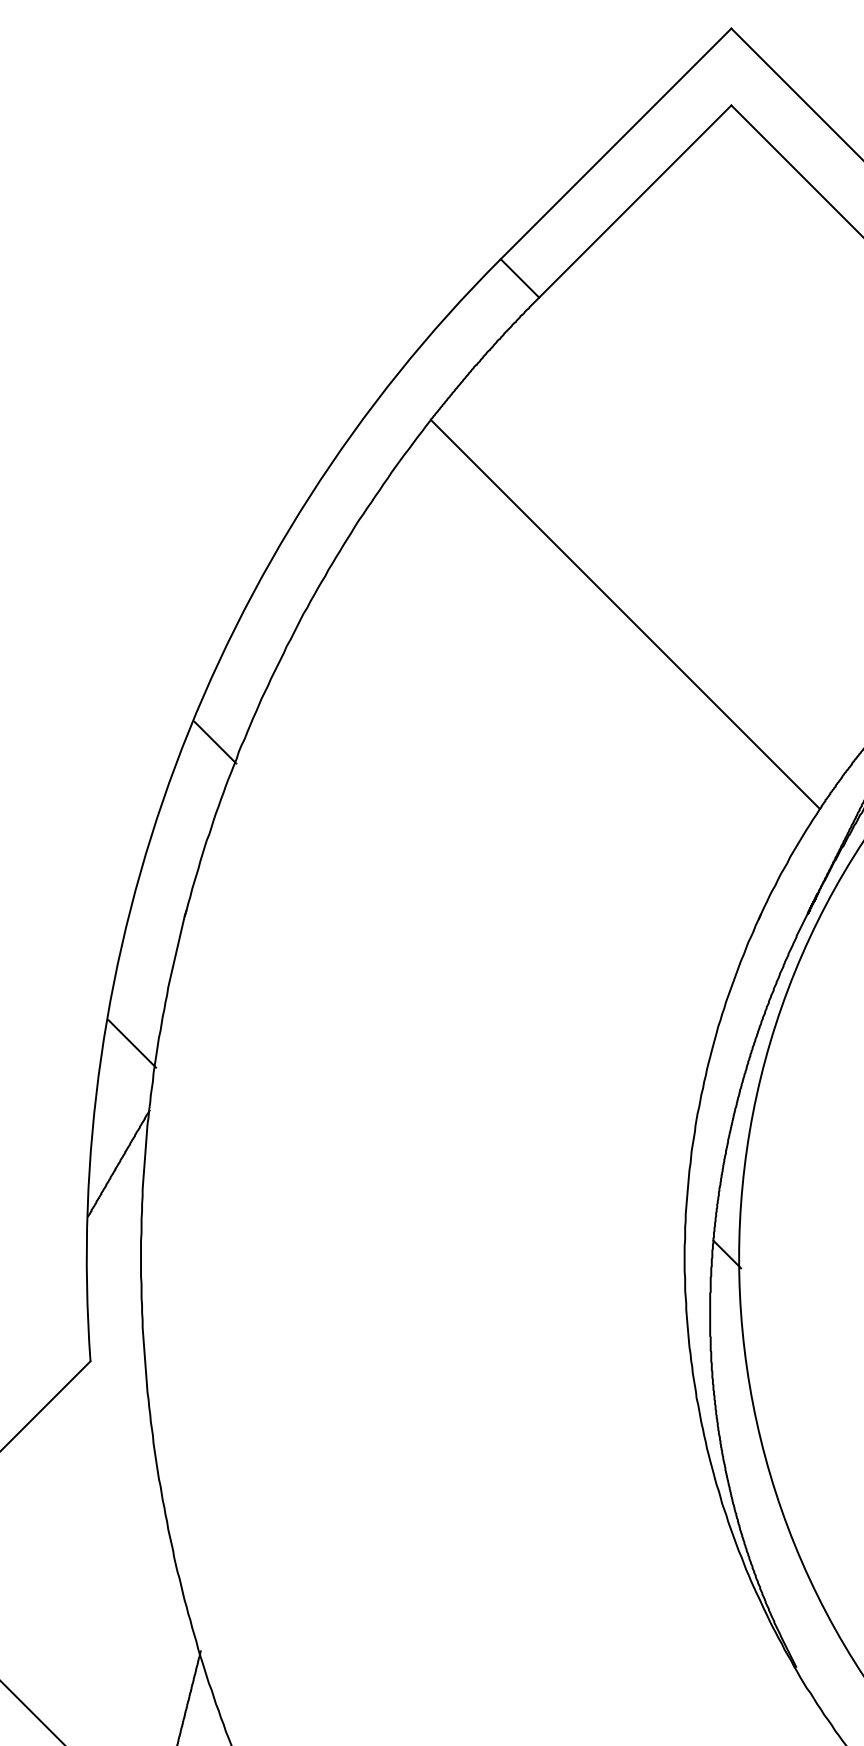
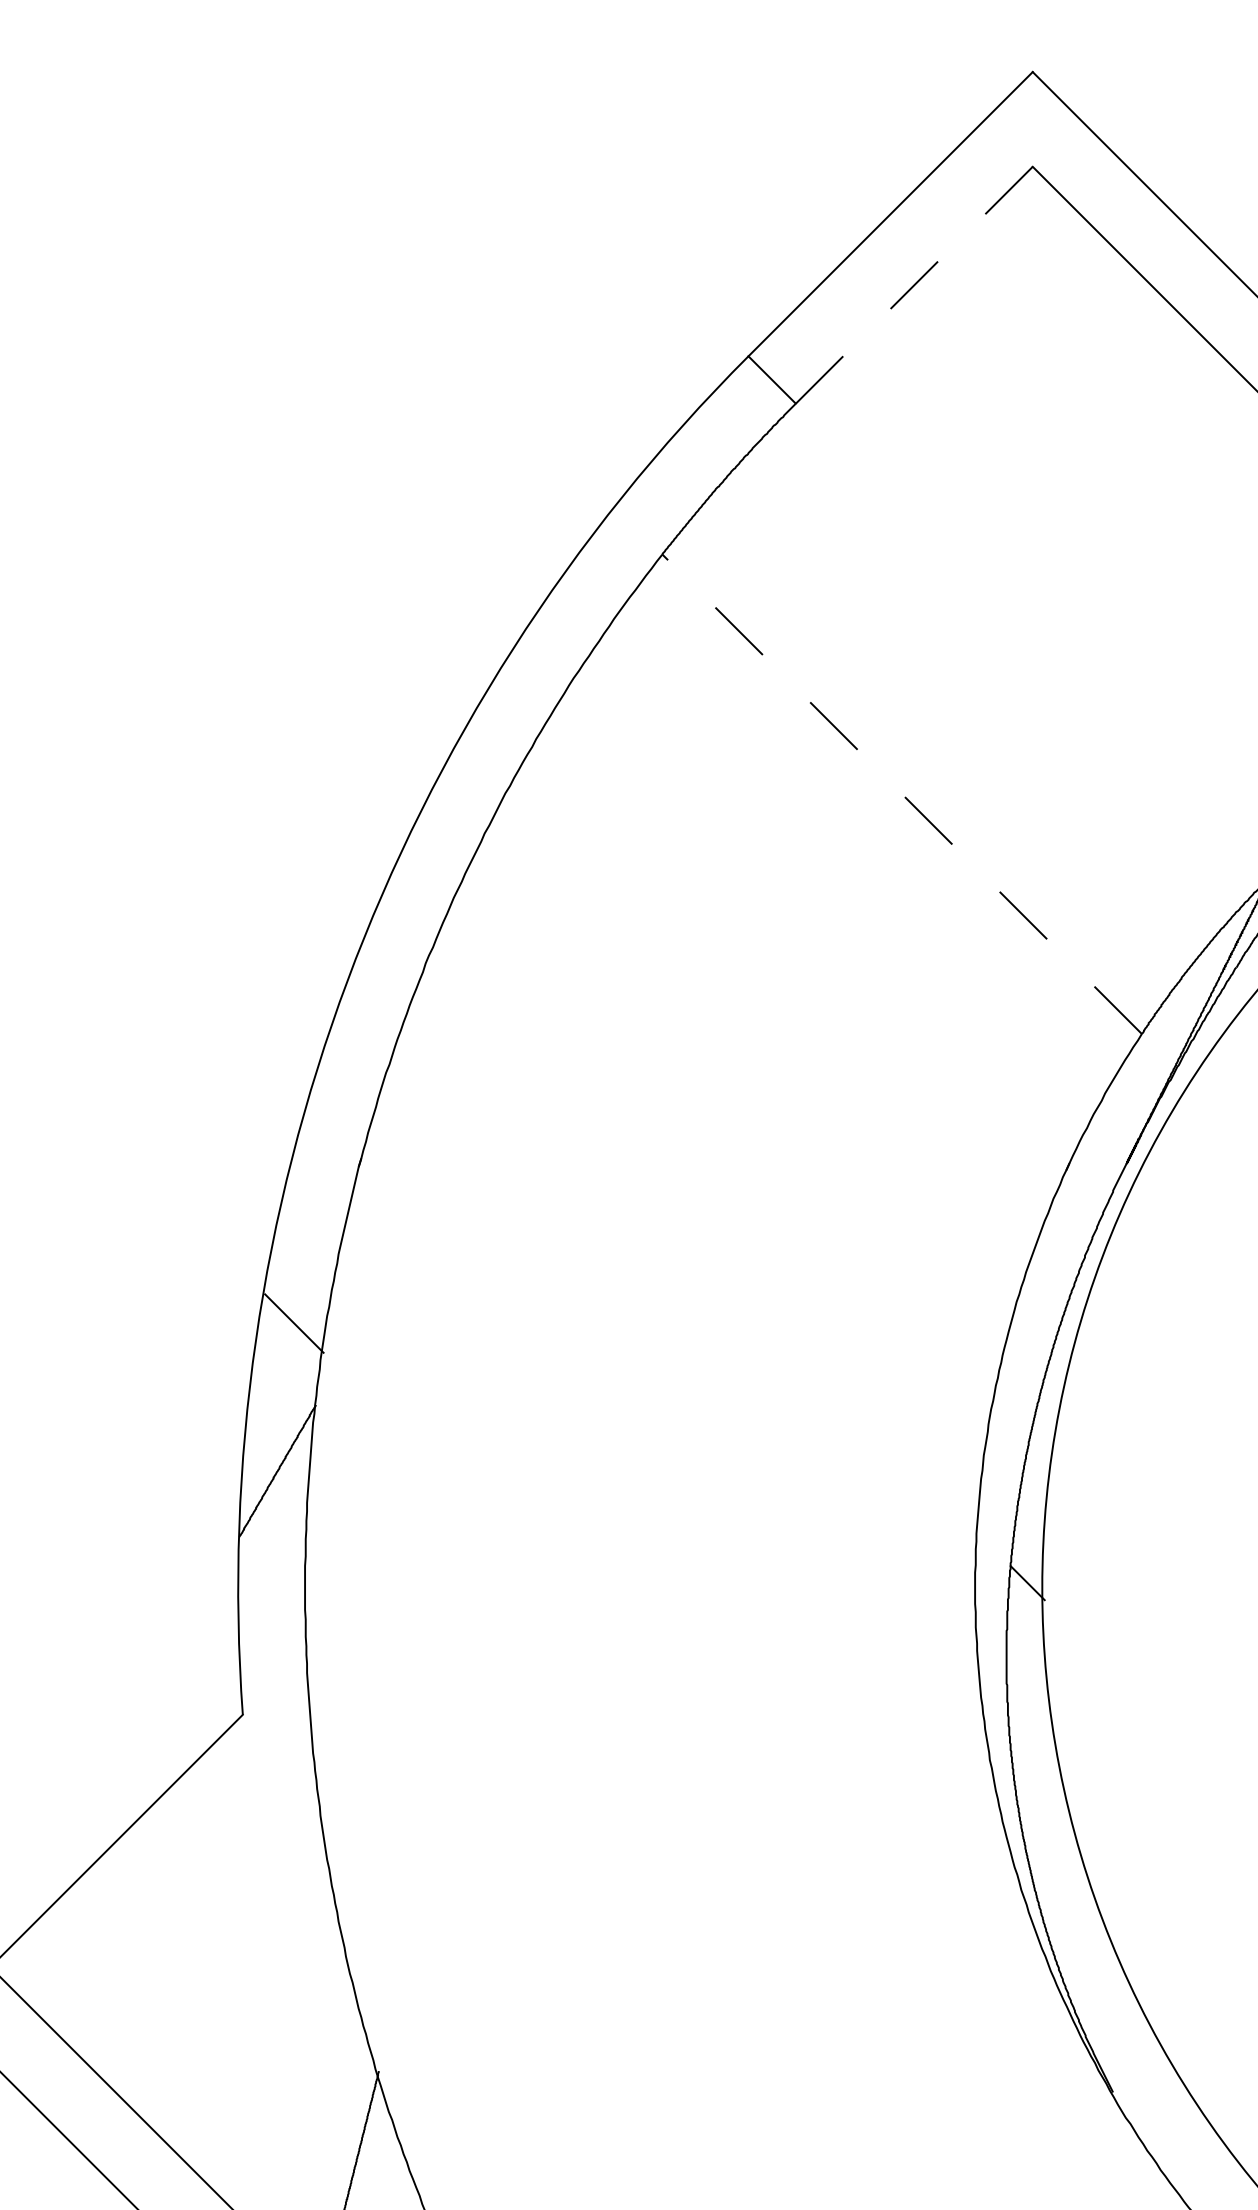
line: (635, 201) -> (914, 285), solid -> dashed
line: (624, 613) -> (901, 793), solid -> dashed
line: (215, 742) -> (396, 951), removed

